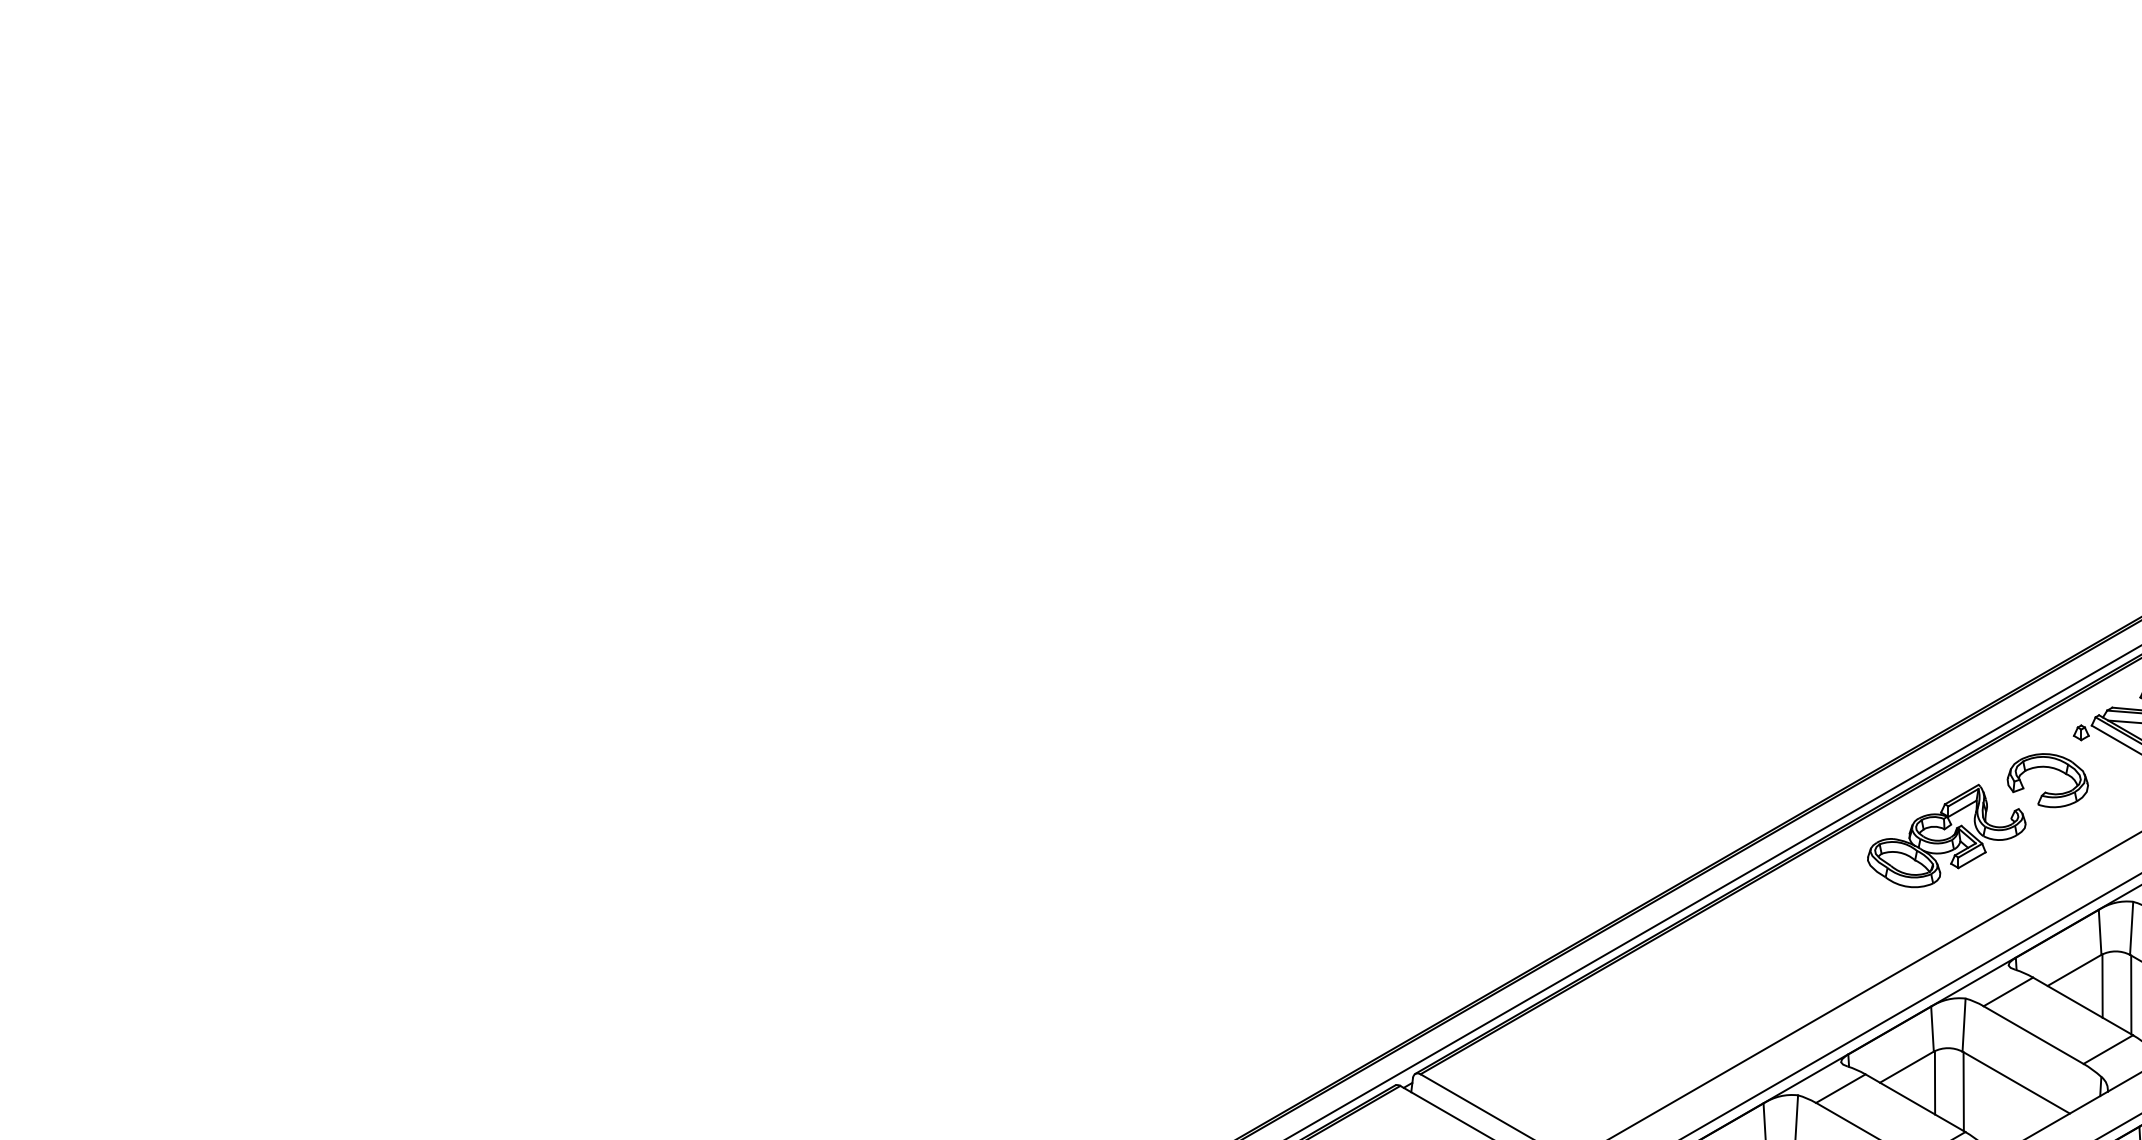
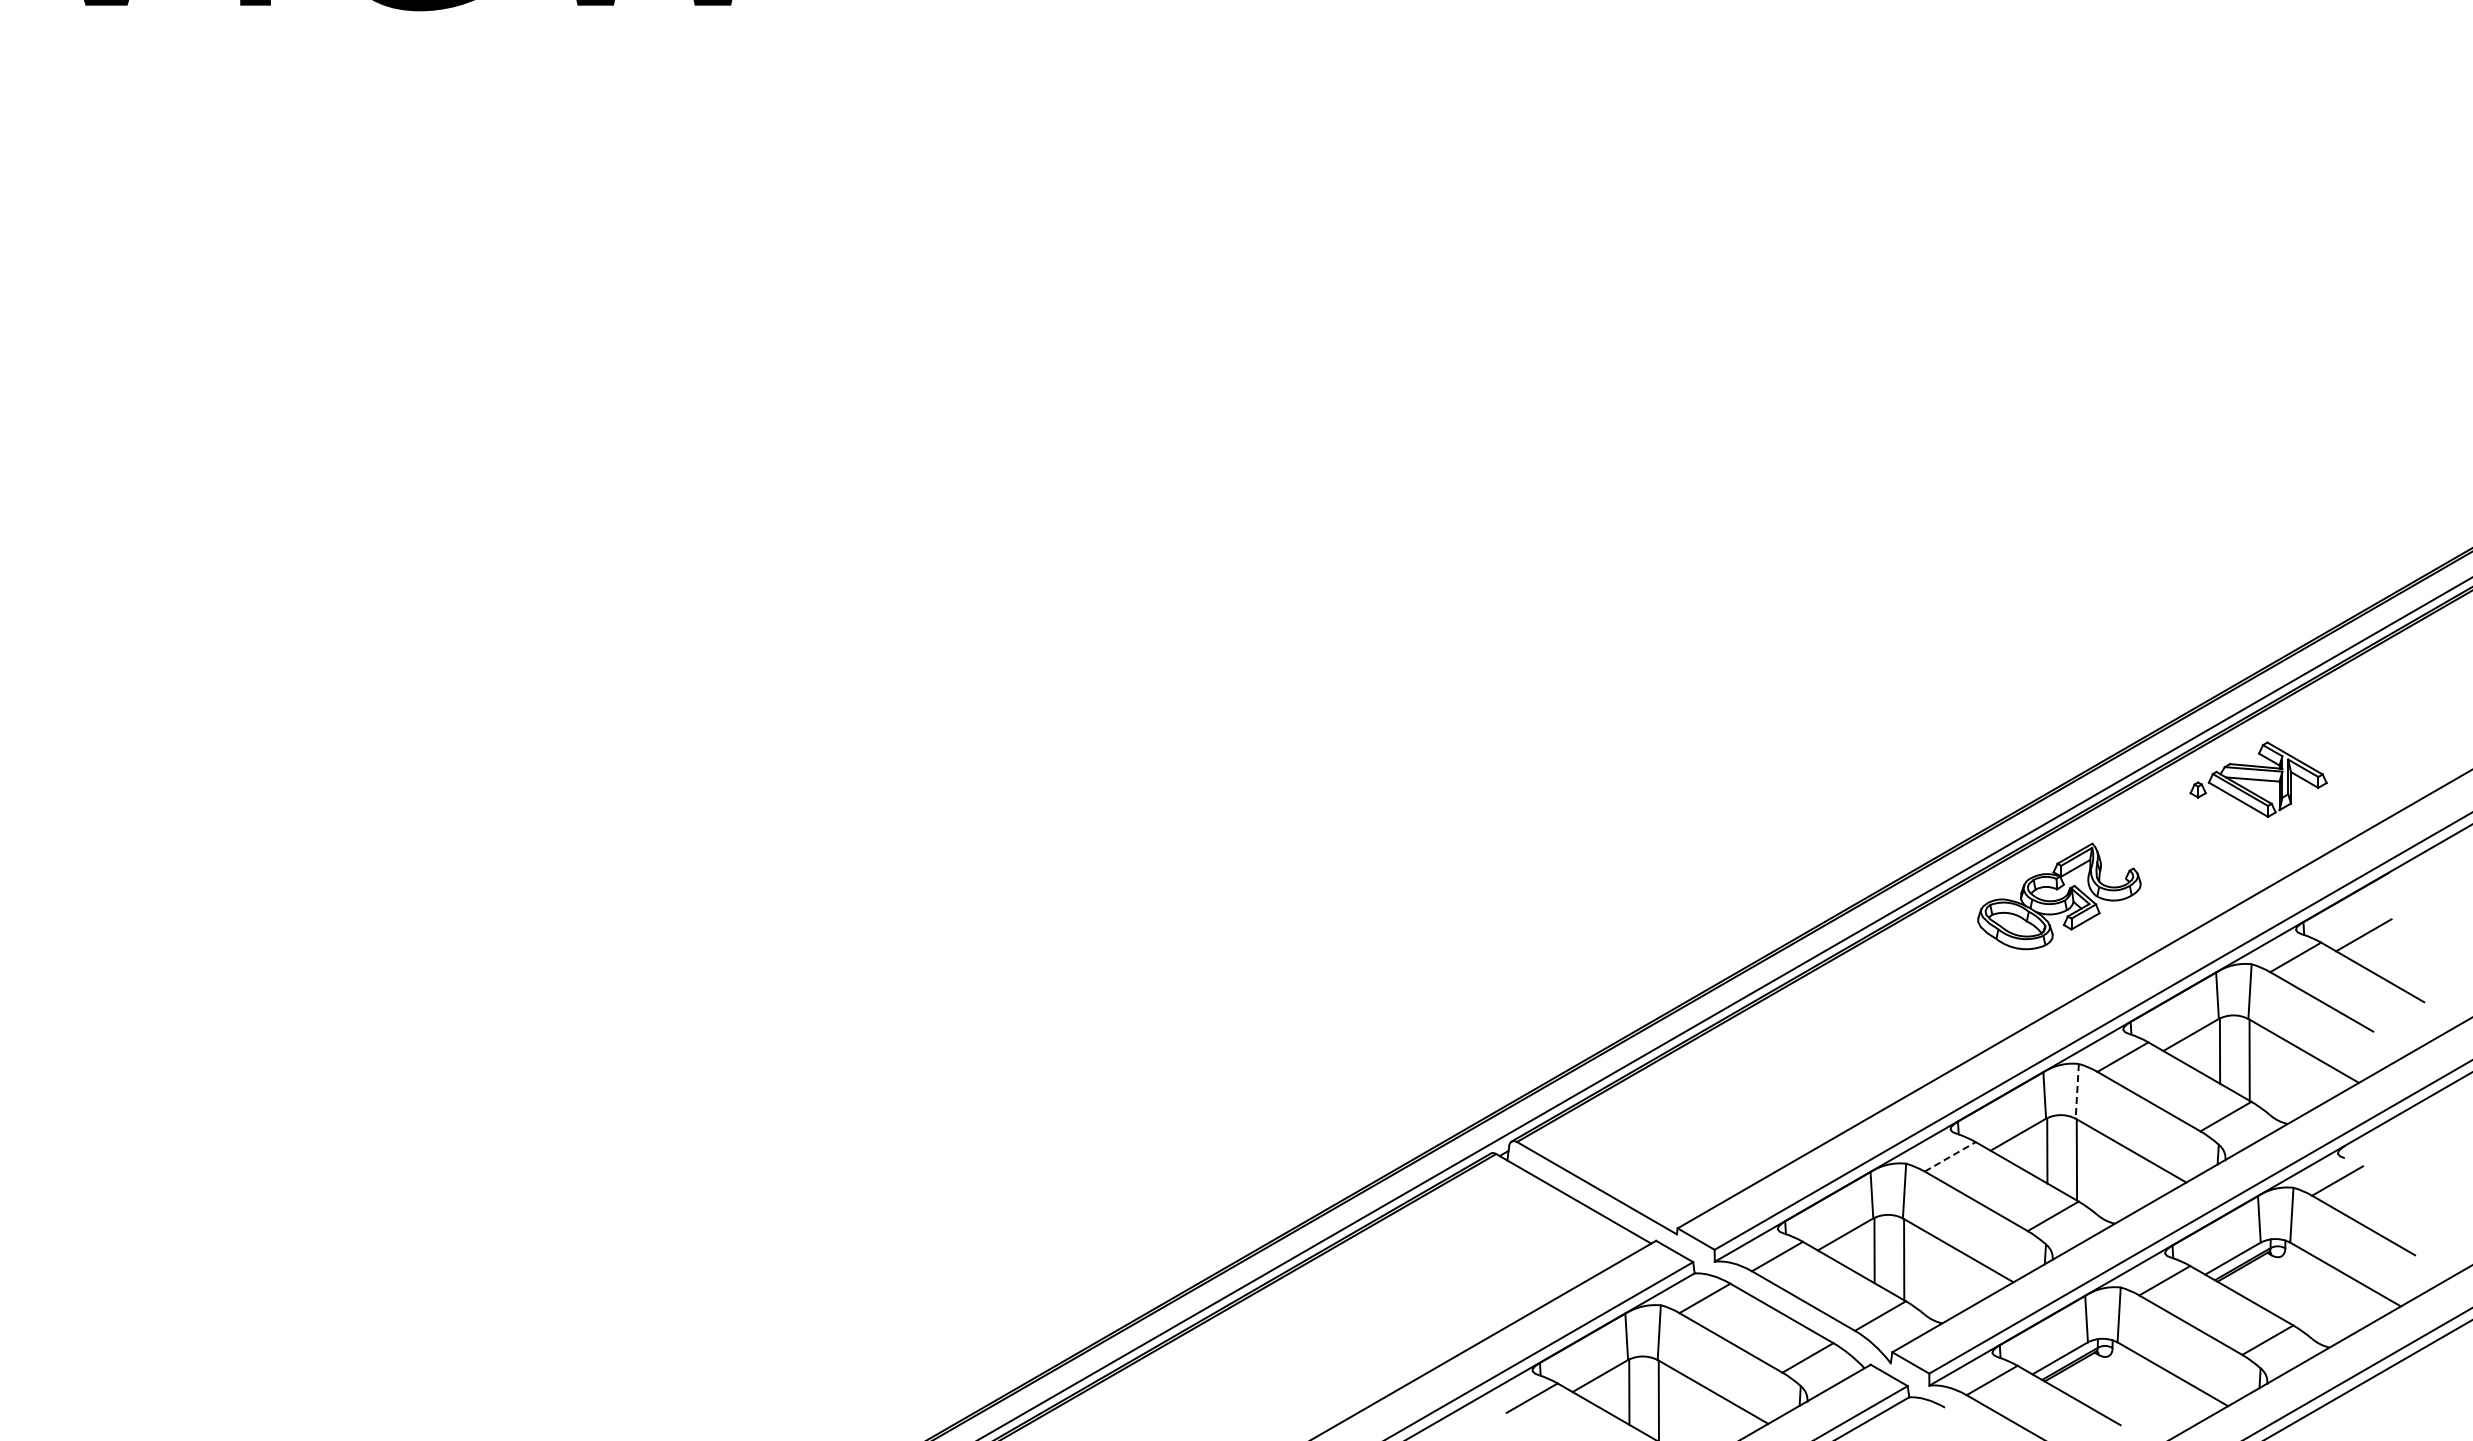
part: (2045, 791) -> (2161, 850), removed
line: (1964, 1025) -> (2077, 1091), solid -> dashed
line: (1841, 1088) -> (1950, 1156), solid -> dashed

